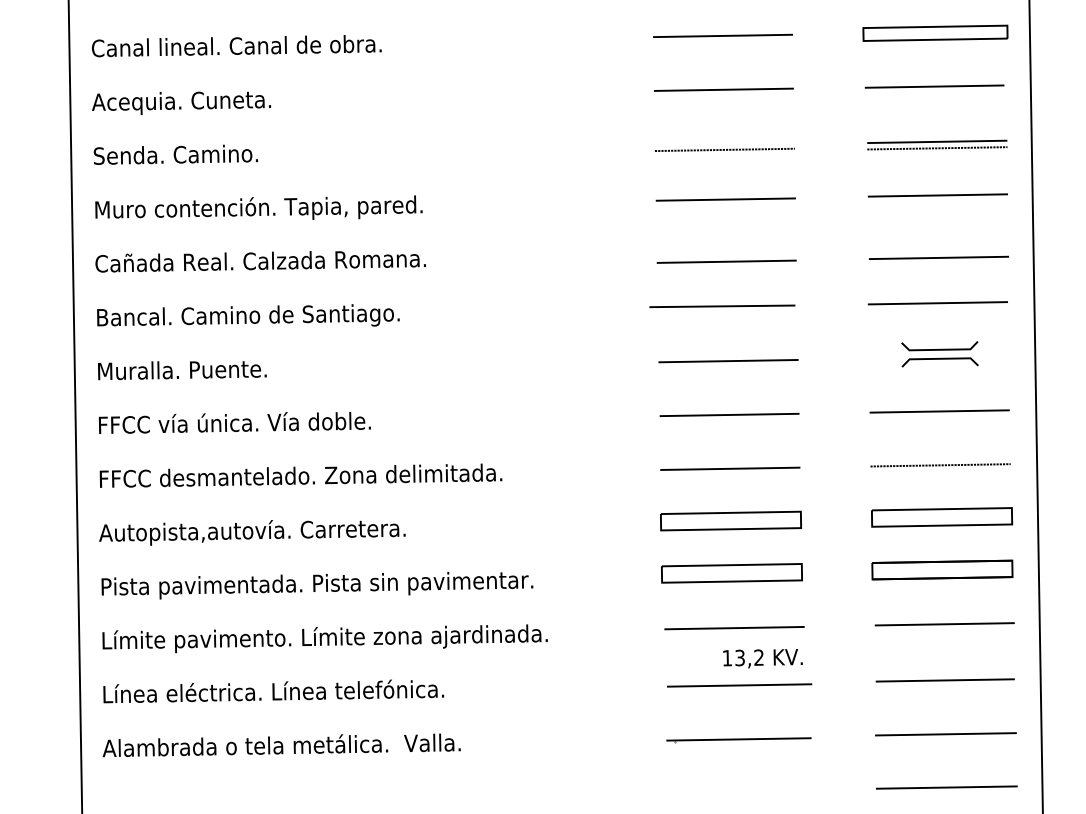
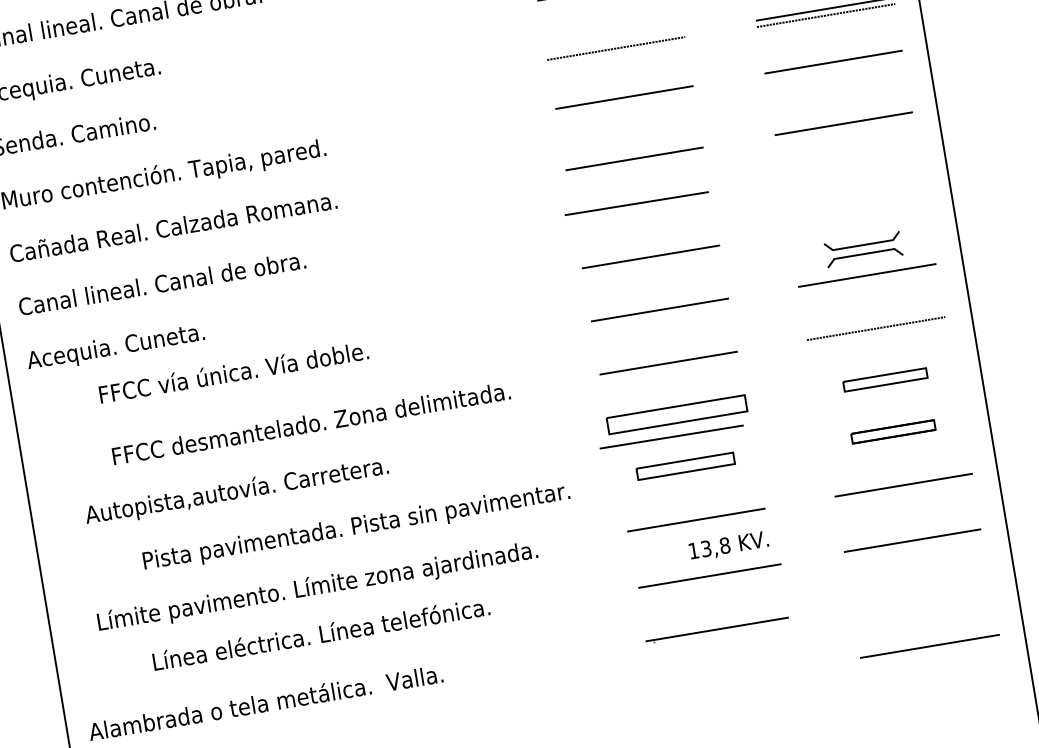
line: (937, 303) -> (849, 169), removed
text: (247, 315) -> (168, 282), Bancal. Camino de Santiago. -> Canal lineal. Canal de obra.
part: (939, 354) -> (863, 249), moved
text: (185, 372) -> (115, 348), Muralla. Puente. -> Acequia. Cuneta.
text: (234, 422) -> (233, 372), moved
text: (300, 475) -> (310, 423), moved
part: (942, 517) -> (885, 379), size x0.6
text: (252, 532) -> (237, 492), moved
line: (722, 542) -> (671, 437), added
part: (942, 569) -> (893, 431), size x0.6
part: (731, 573) -> (685, 466), size x0.7
text: (317, 585) -> (356, 527), moved
text: (324, 638) -> (317, 587), moved
text: (759, 657) -> (725, 545), 13,2 -> 13,8
text: (273, 691) -> (321, 634), moved
line: (945, 734) -> (920, 594), removed

